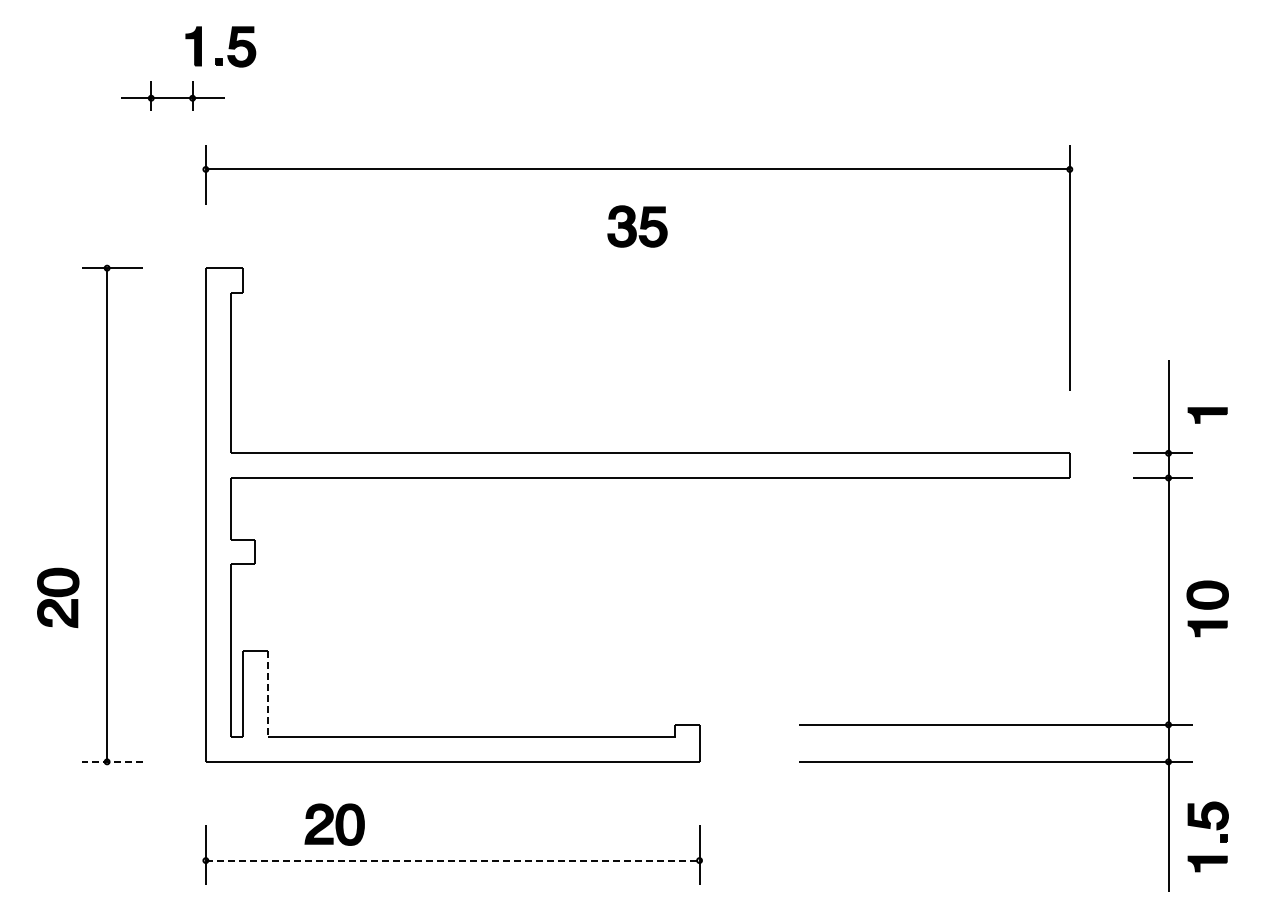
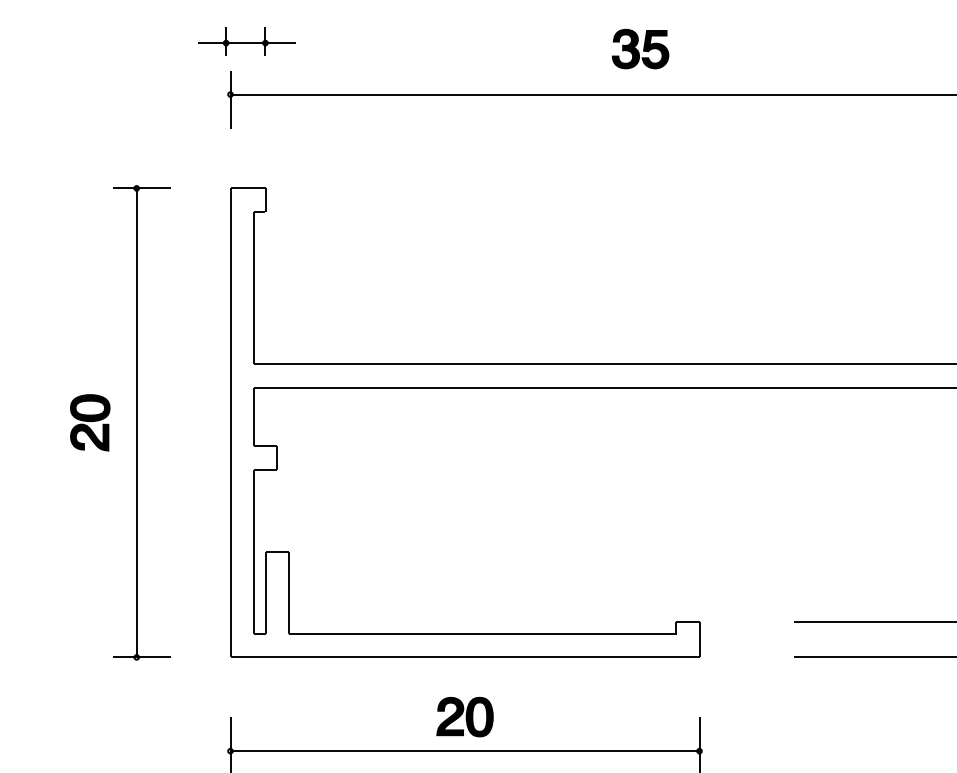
part: (172, 95) -> (246, 40), moved
part: (637, 226) -> (640, 49), moved
part: (58, 597) -> (90, 422), moved
line: (267, 694) -> (289, 593), dashed -> solid
line: (112, 761) -> (141, 657), dashed -> solid
part: (334, 824) -> (464, 716), moved
line: (452, 860) -> (464, 751), dashed -> solid

